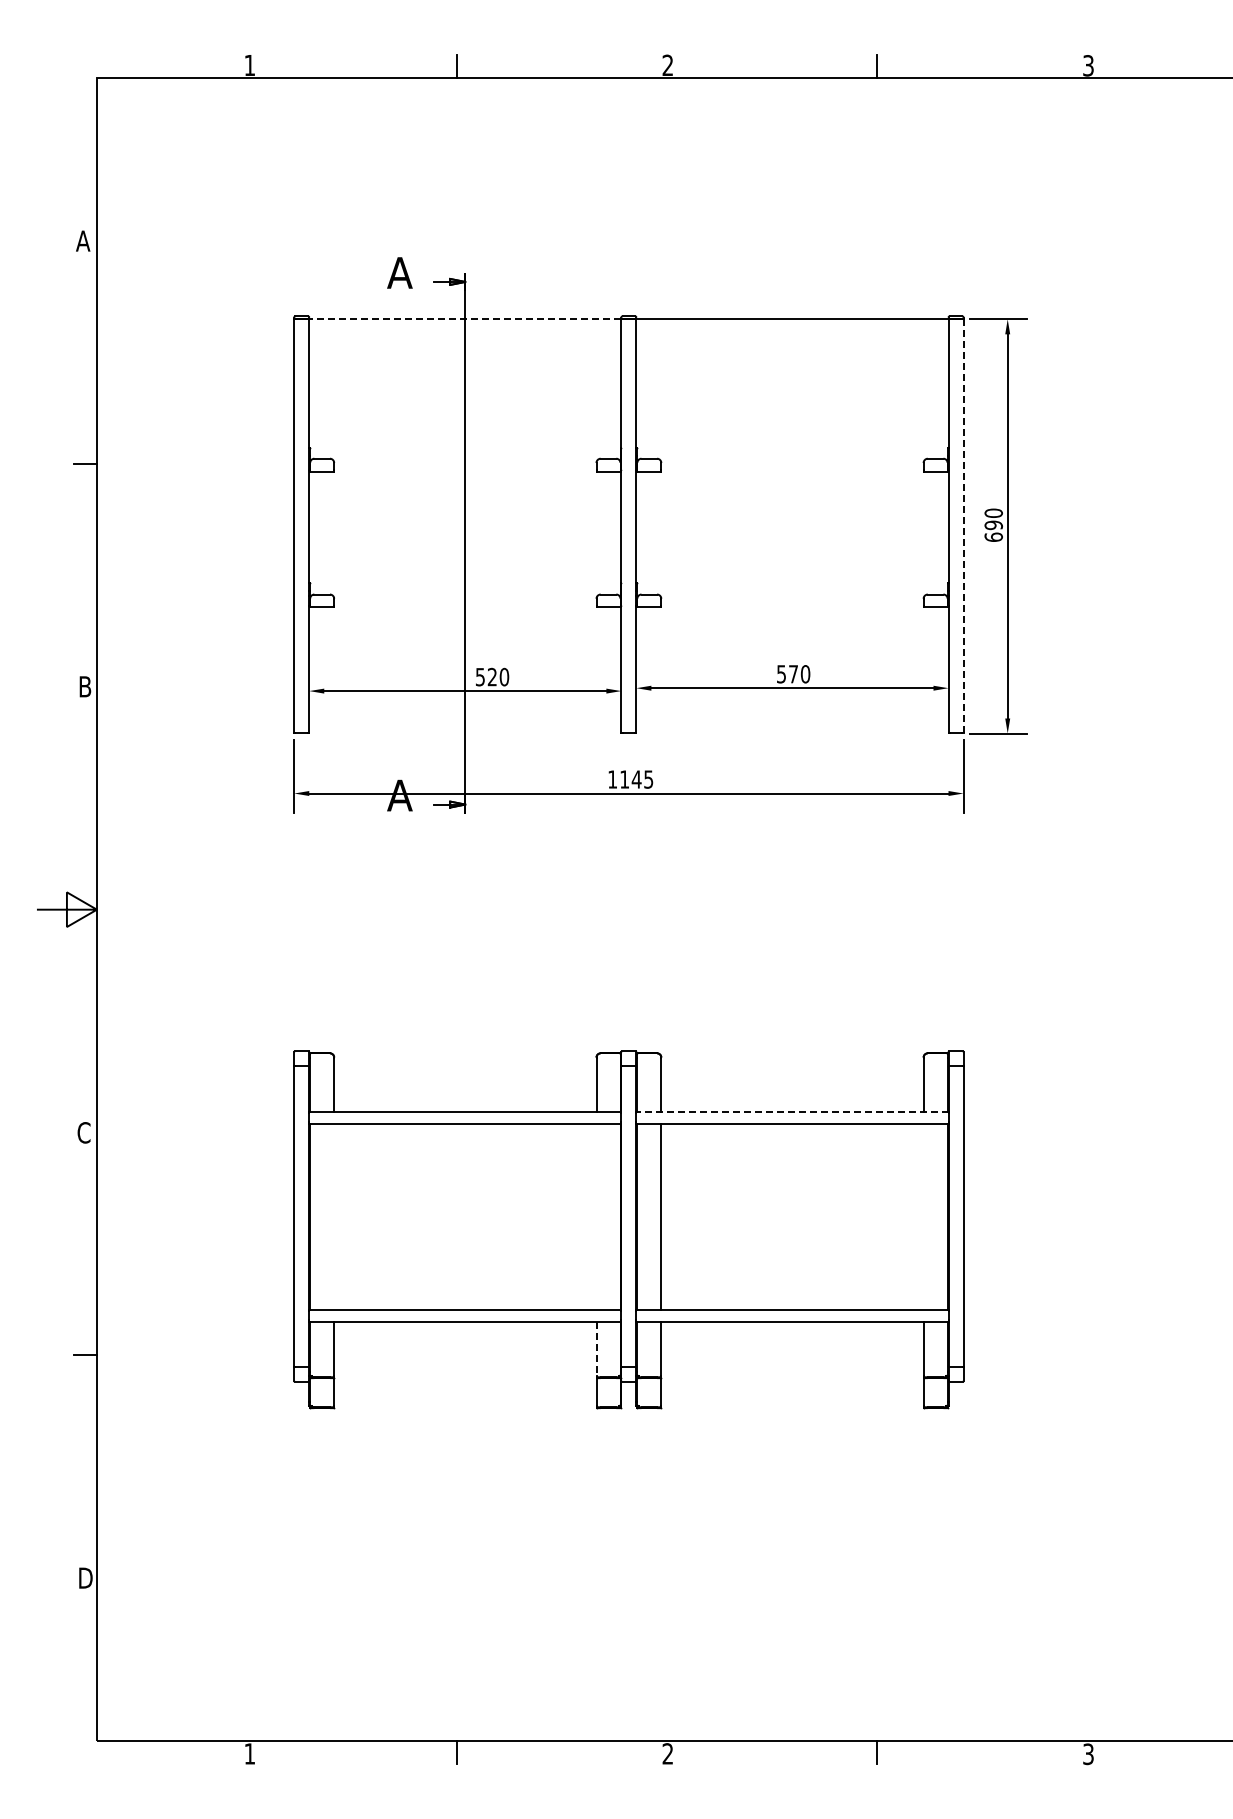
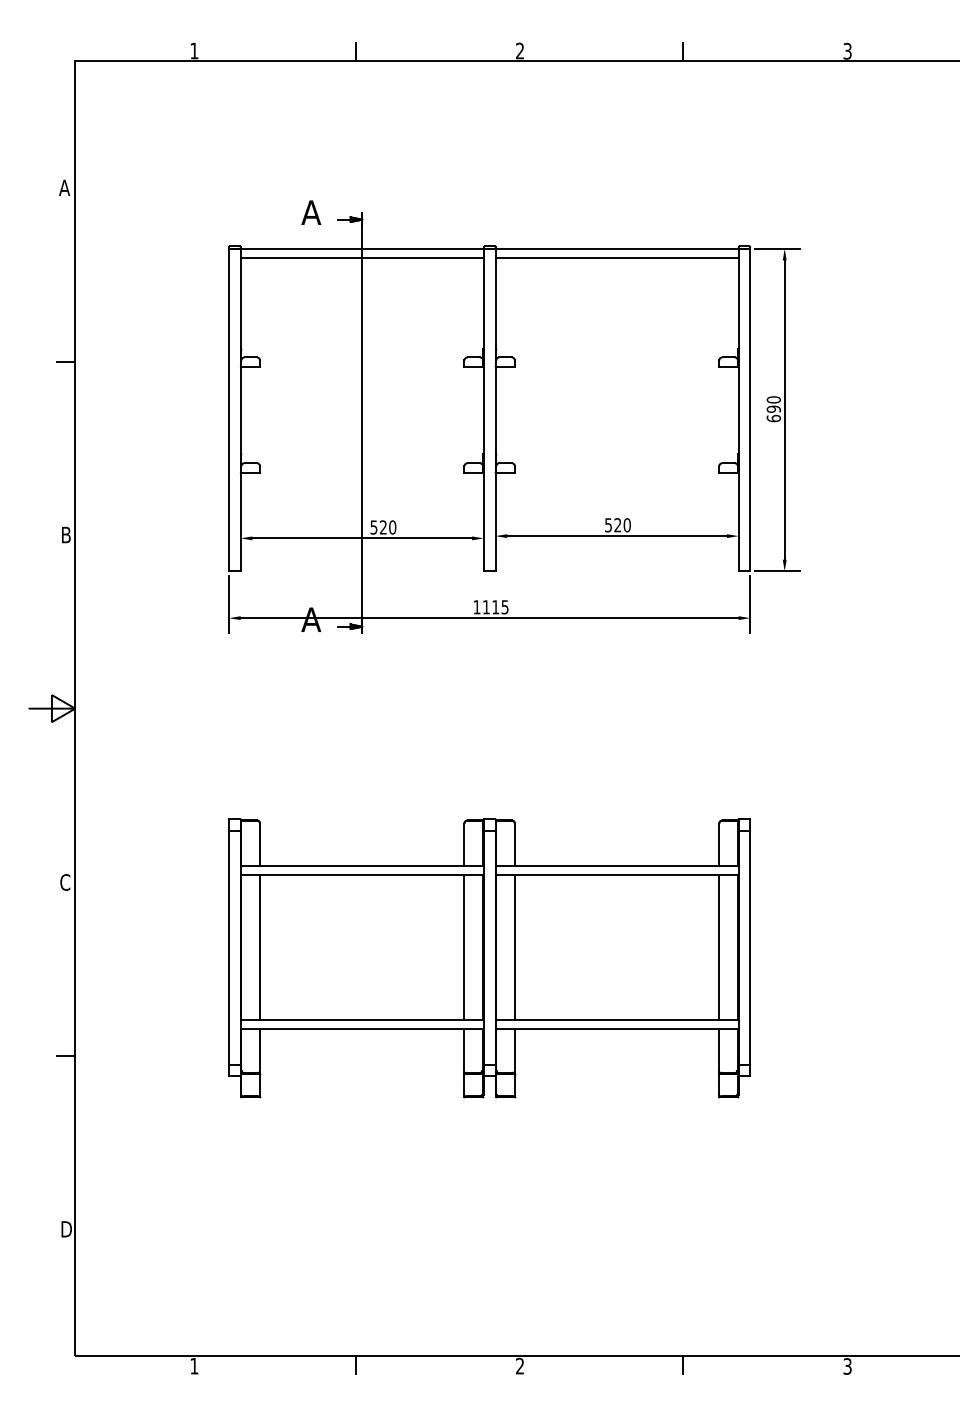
line: (464, 319) -> (361, 248), dashed -> solid
line: (465, 331) -> (362, 258), added
line: (792, 331) -> (617, 258), added
line: (963, 525) -> (750, 409), dashed -> solid
text: (793, 674) -> (617, 525), 570 -> 520
text: (636, 779) -> (495, 607), 1145 -> 1115
line: (791, 1111) -> (616, 865), dashed -> solid
line: (334, 1216) -> (260, 947), added
line: (596, 1216) -> (464, 947), added
line: (923, 1216) -> (719, 947), added
line: (596, 1349) -> (464, 1051), dashed -> solid

